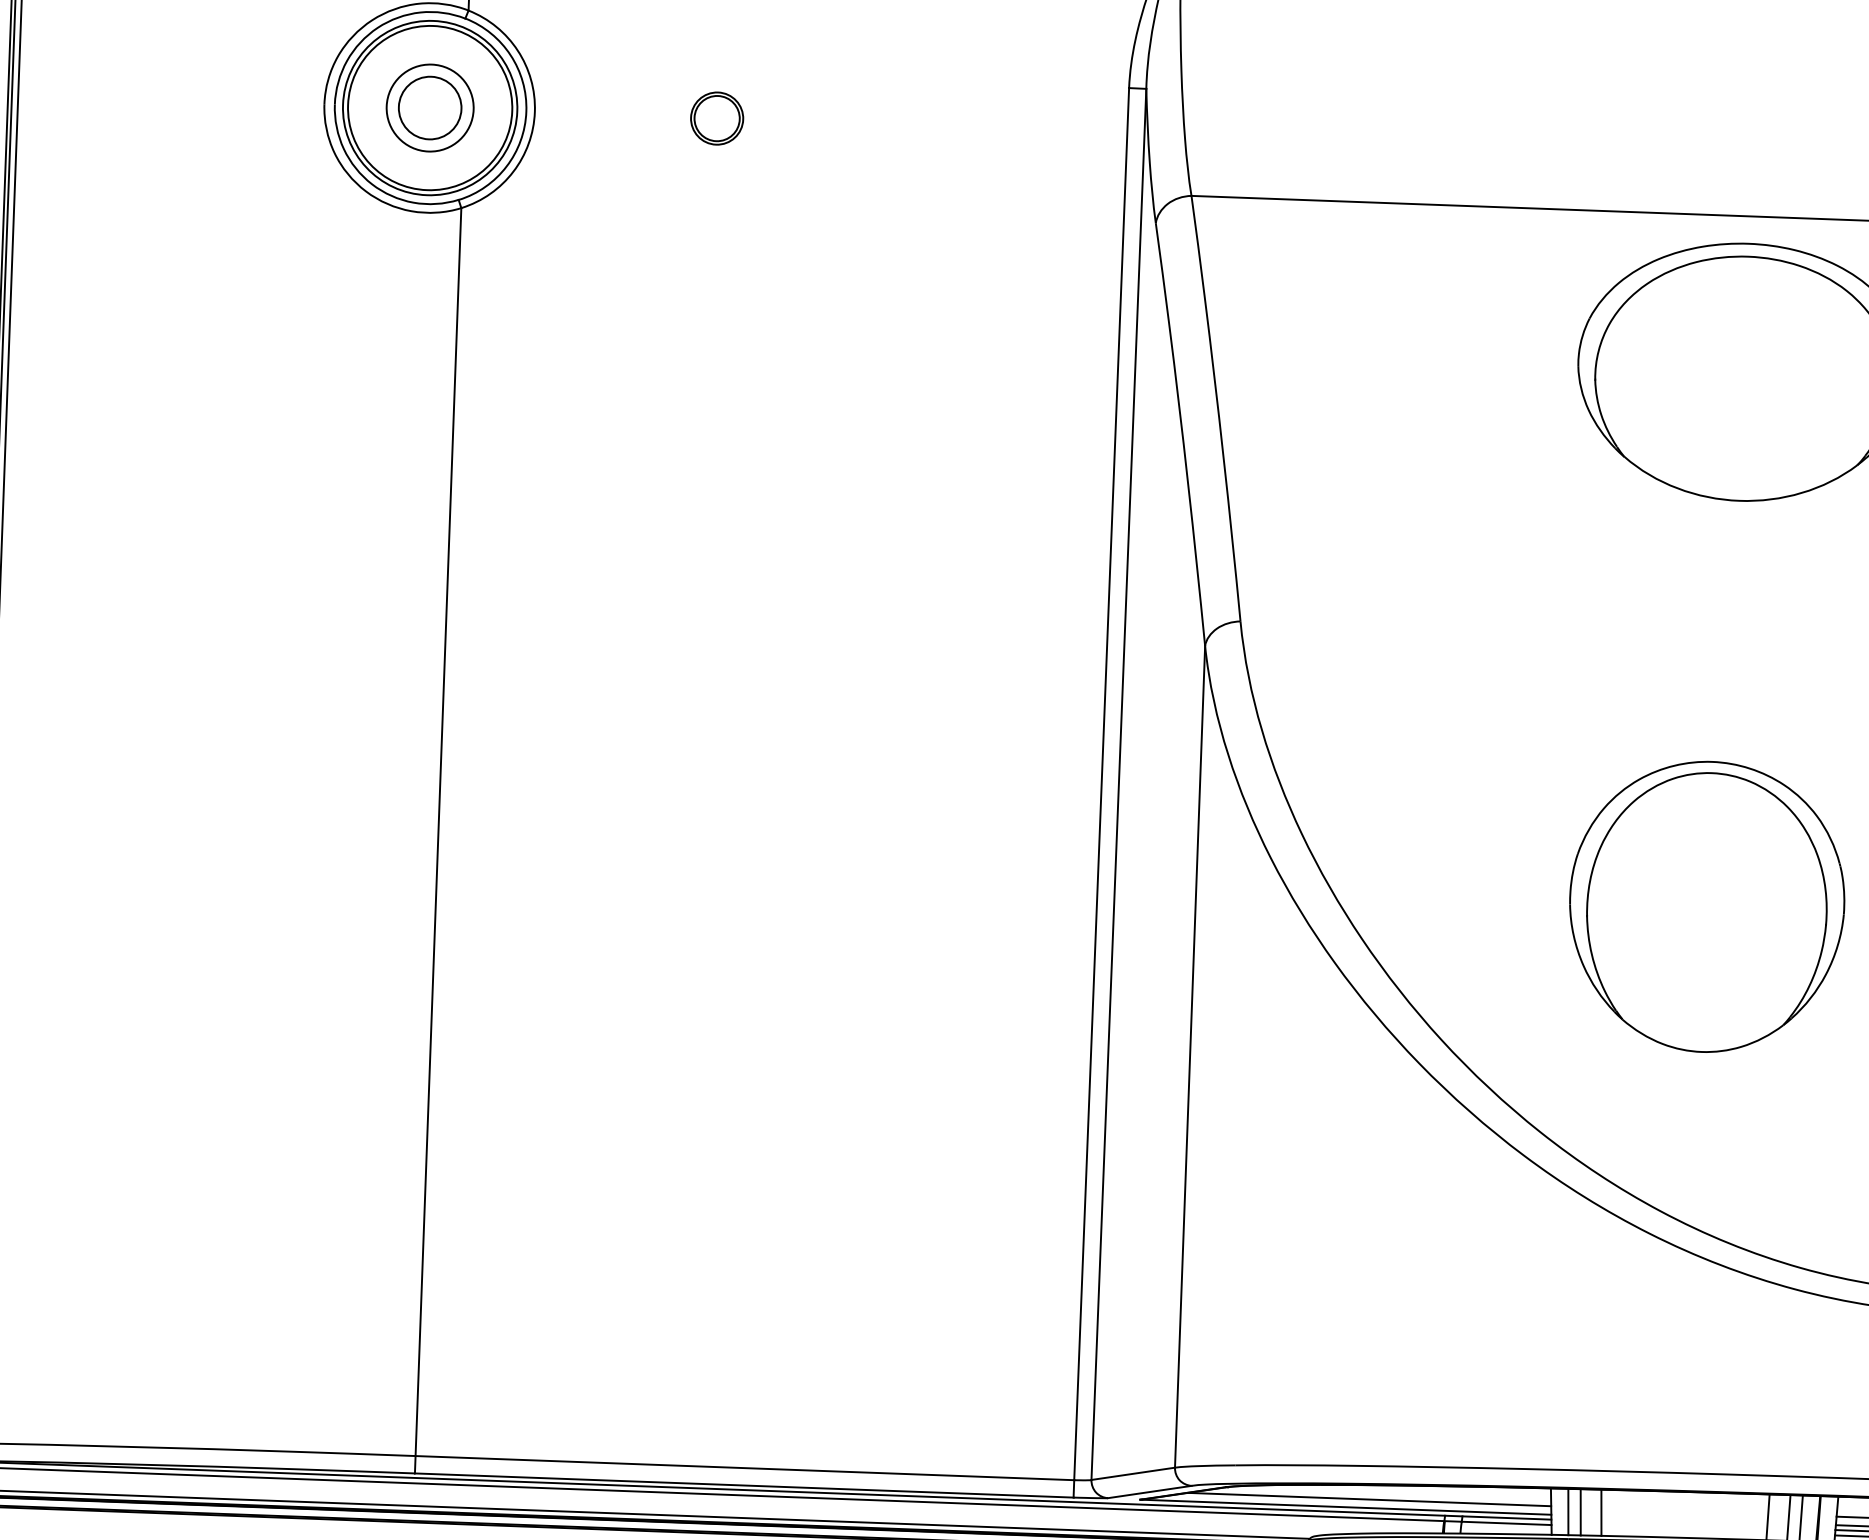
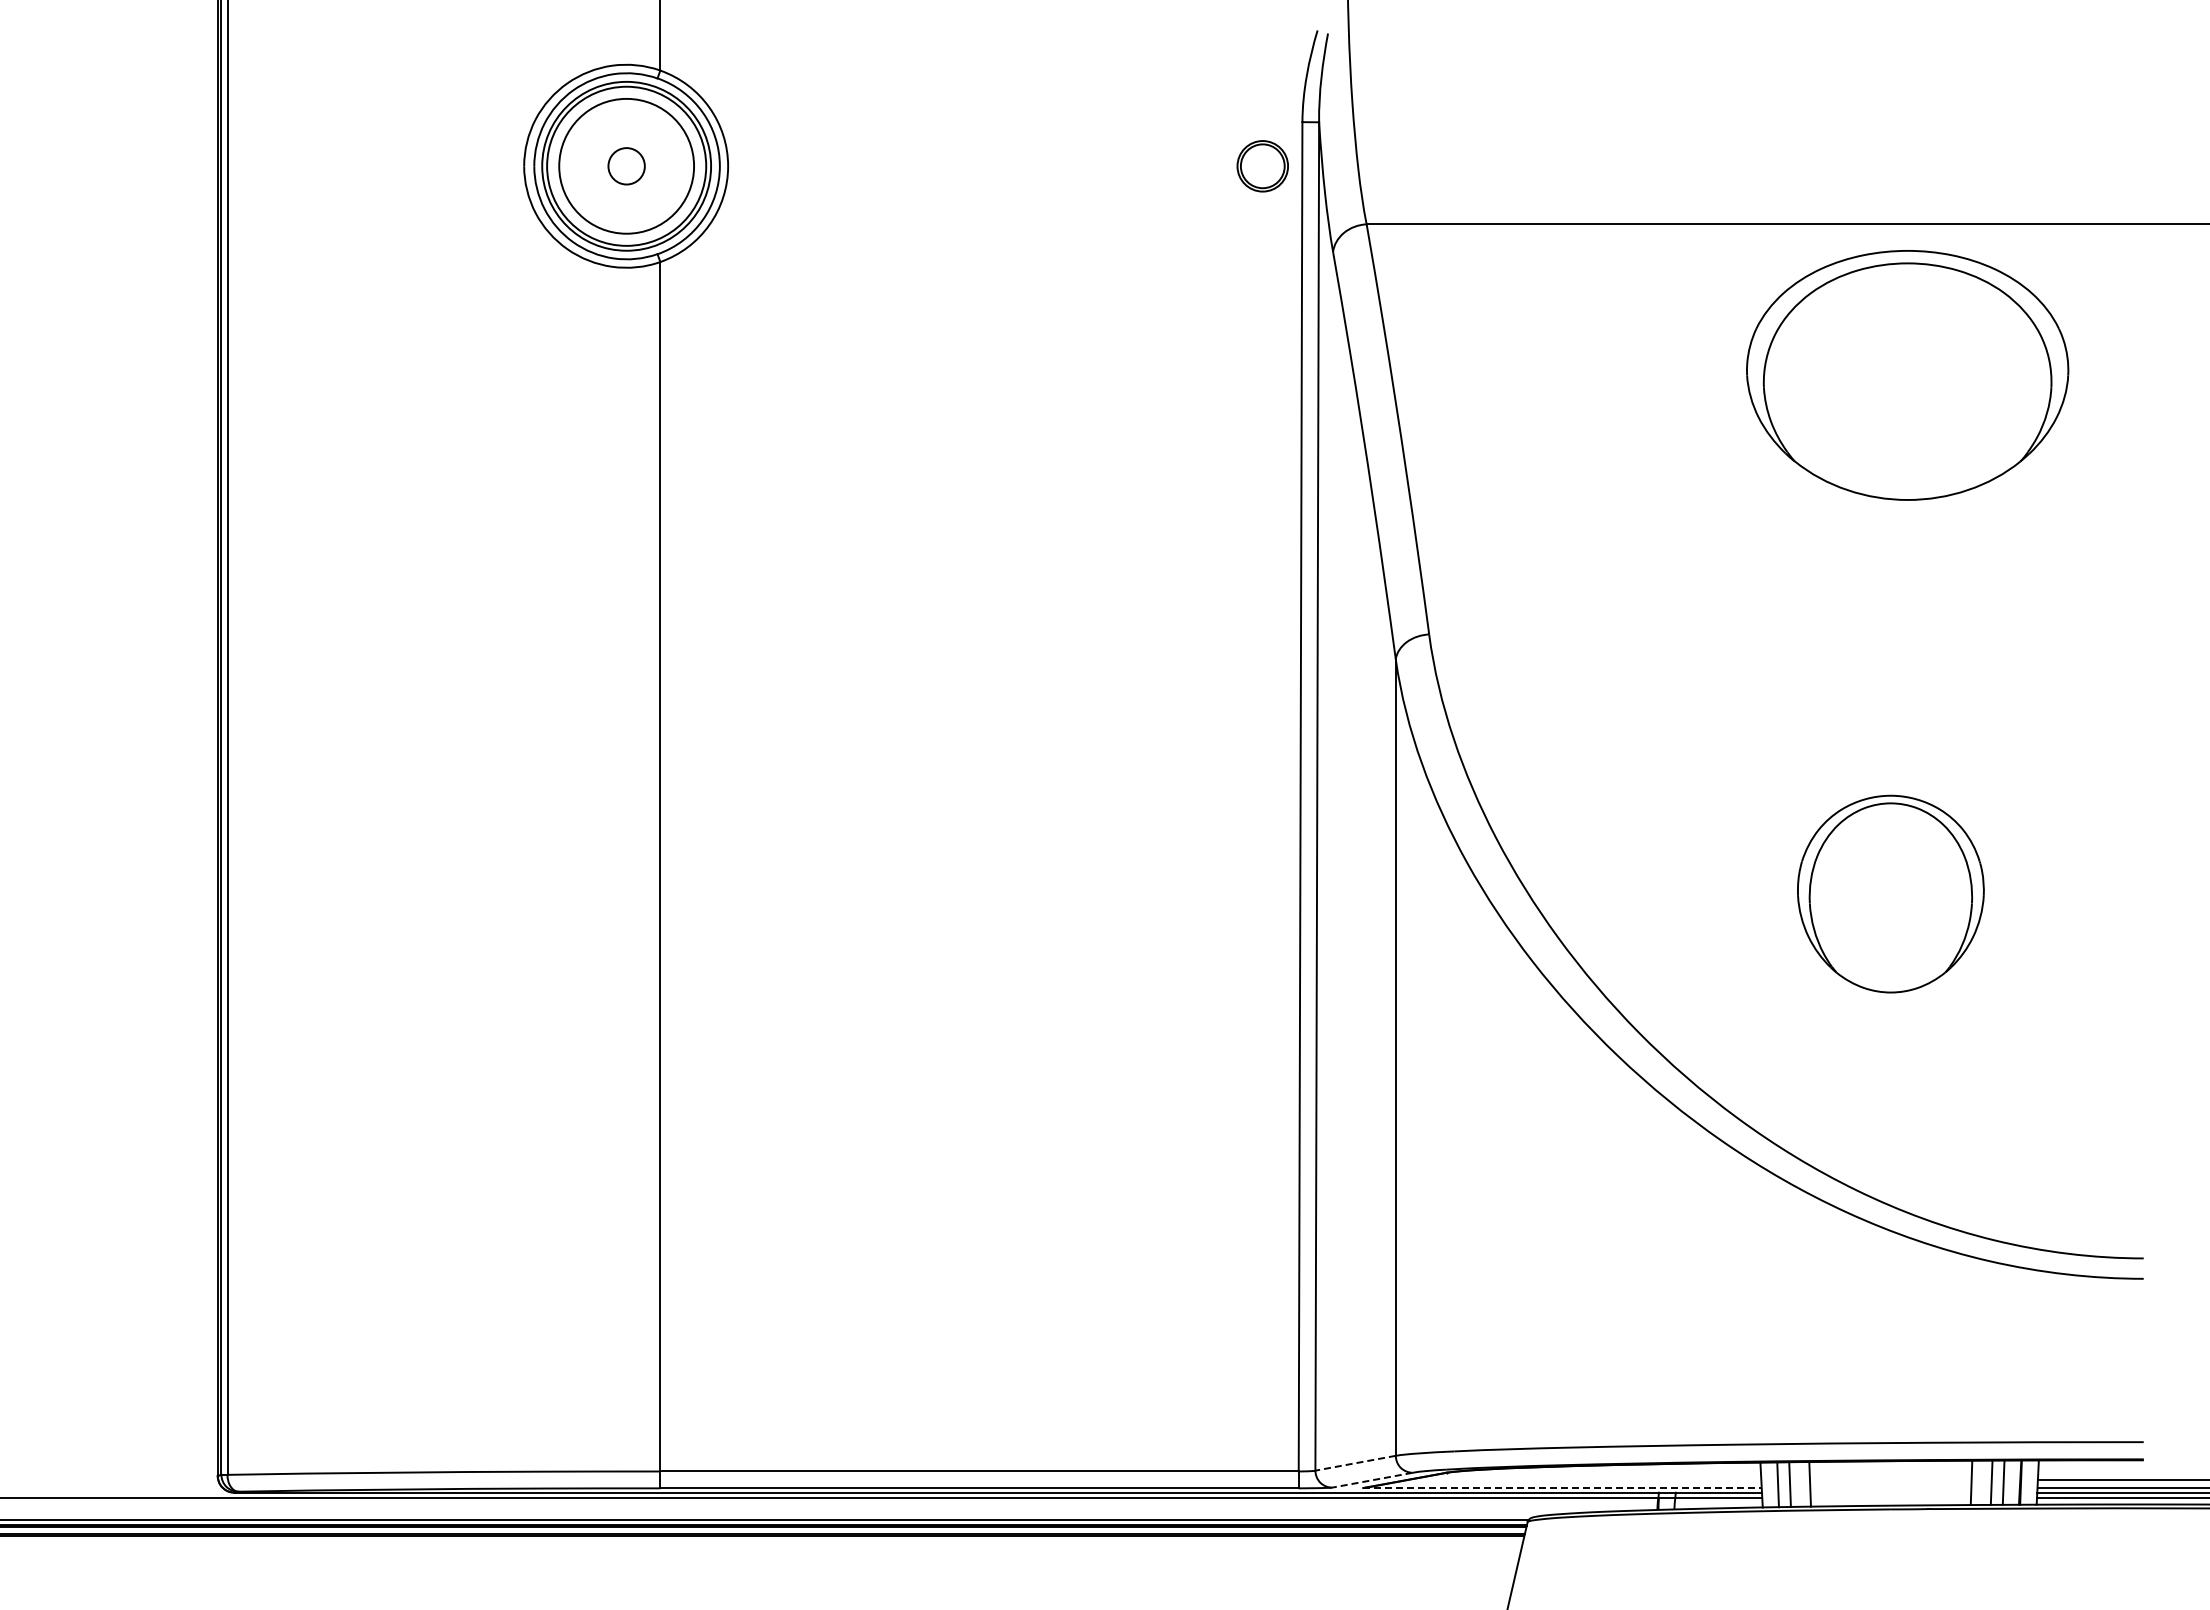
circle: (430, 107) -> (626, 165), size x0.6
circle: (429, 108) -> (626, 166), size x1.6
part: (716, 118) -> (1262, 166), moved
part: (1706, 906) -> (1890, 893), size x0.7
line: (1133, 1474) -> (1355, 1463), solid -> dashed
line: (1150, 1492) -> (1372, 1480), solid -> dashed
line: (1369, 1499) -> (1585, 1479), removed
line: (1346, 1507) -> (1563, 1488), solid -> dashed

